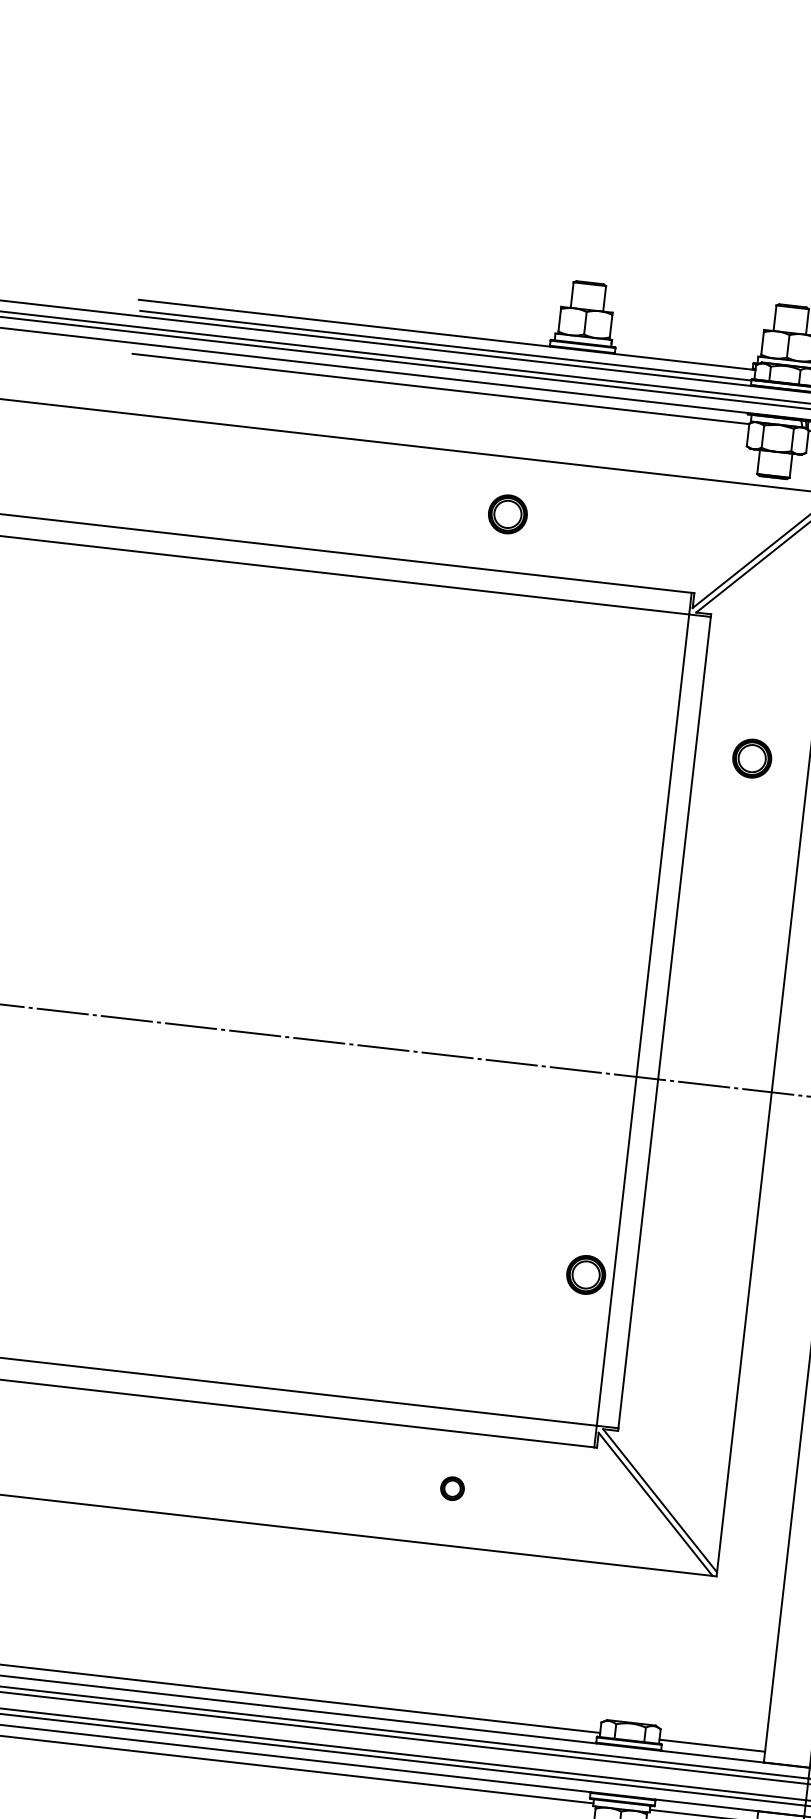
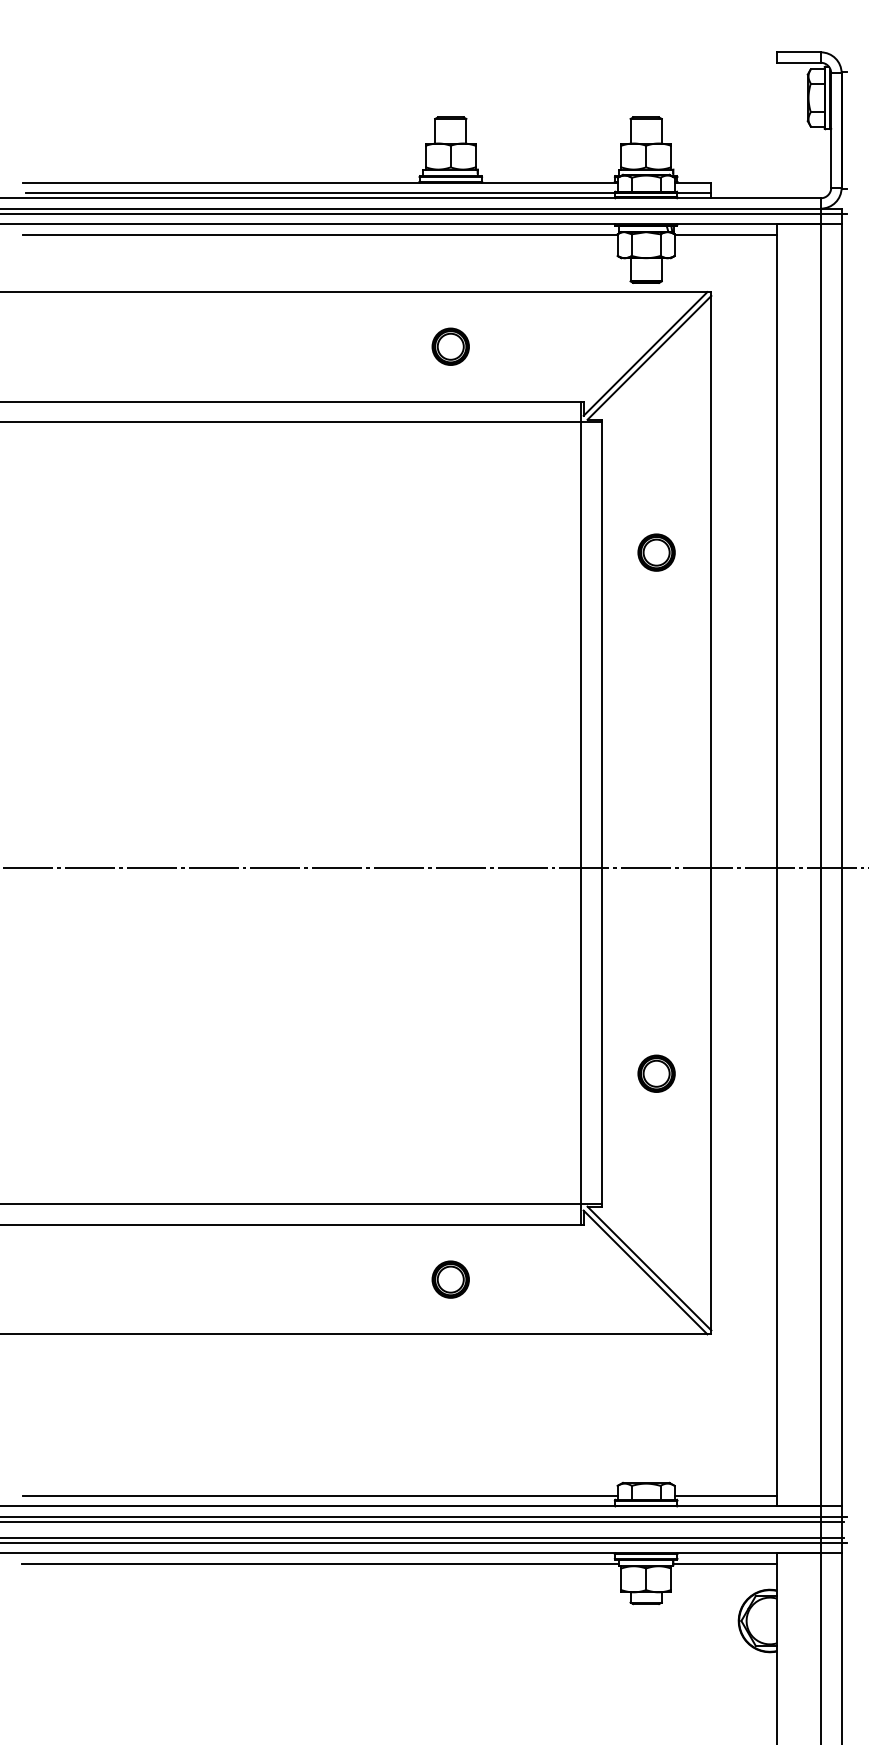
part: (507, 514) -> (450, 346), moved
part: (586, 1274) -> (656, 1073), moved
part: (452, 1488) -> (450, 1279), size x1.67

